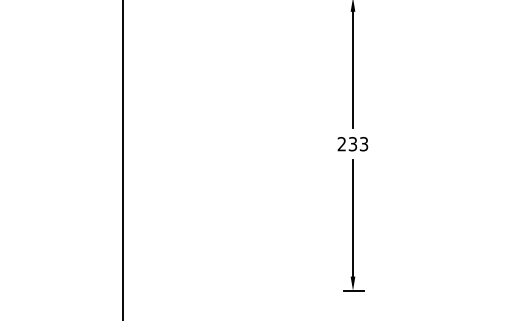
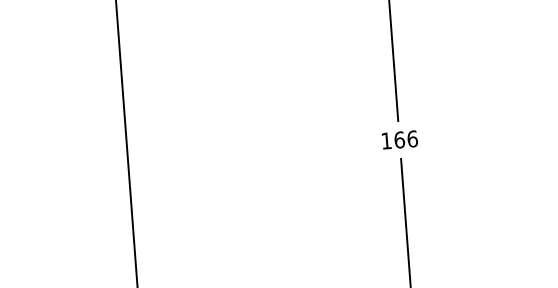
text: (352, 144) -> (399, 140), 233 -> 166

